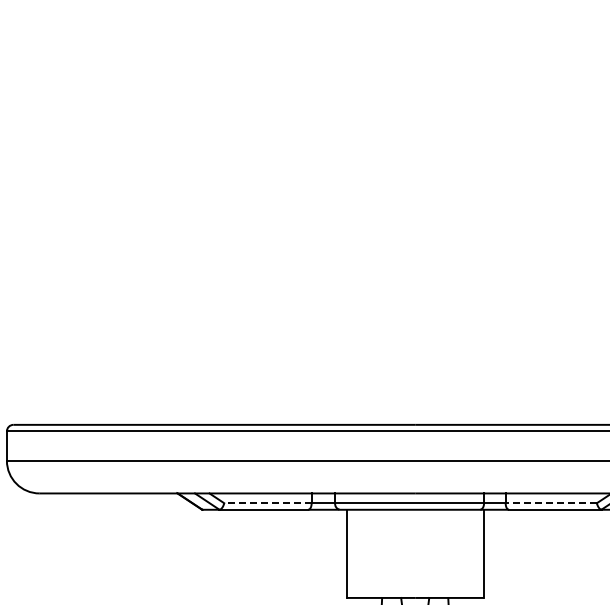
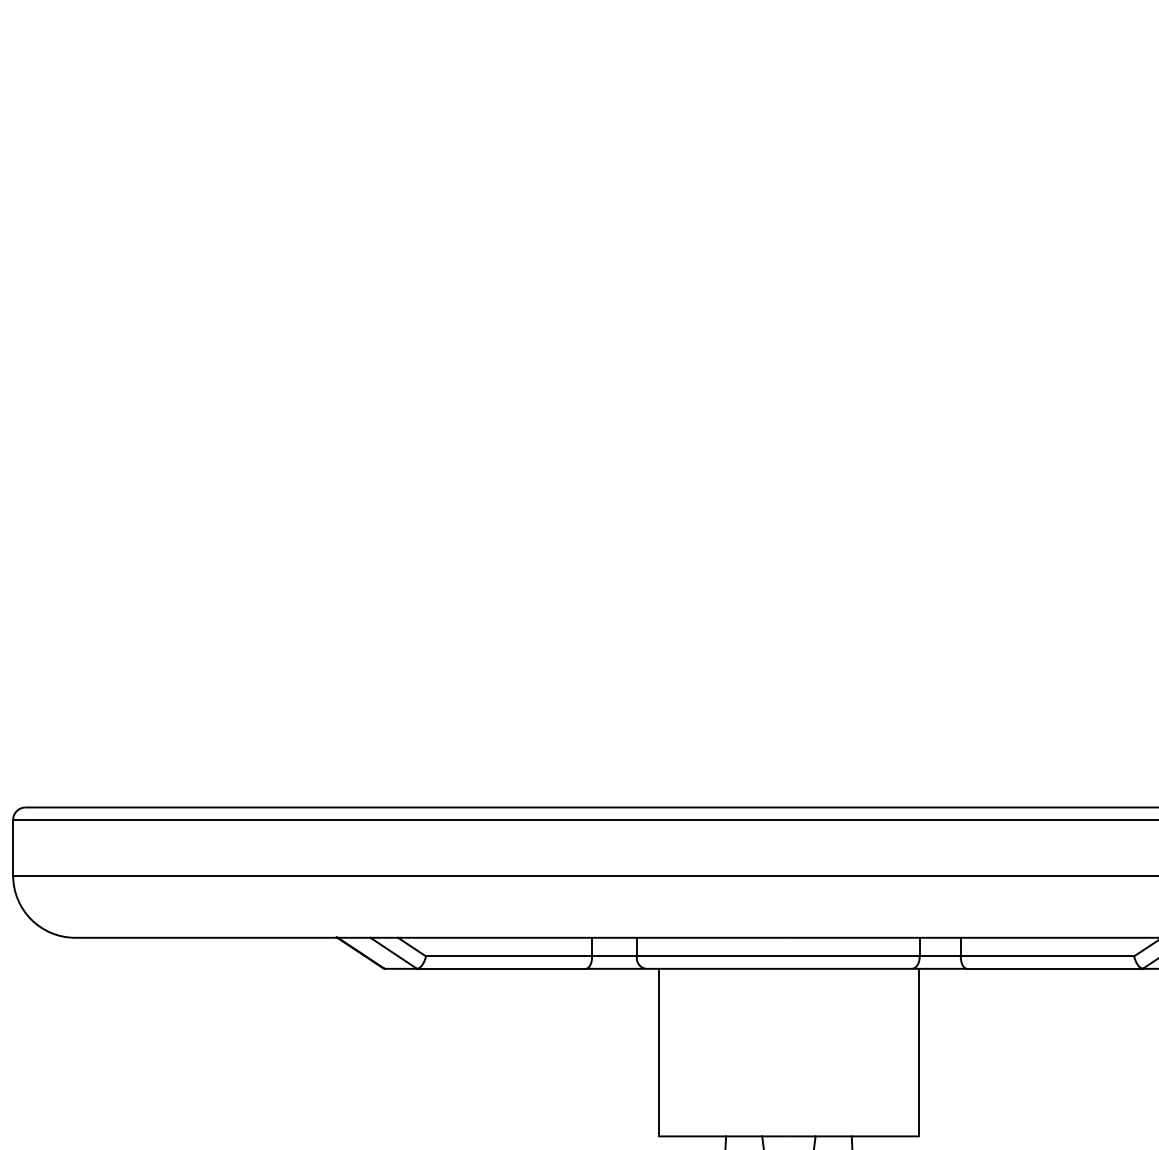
line: (267, 503) -> (508, 956), dashed -> solid
line: (551, 503) -> (1047, 956), dashed -> solid

